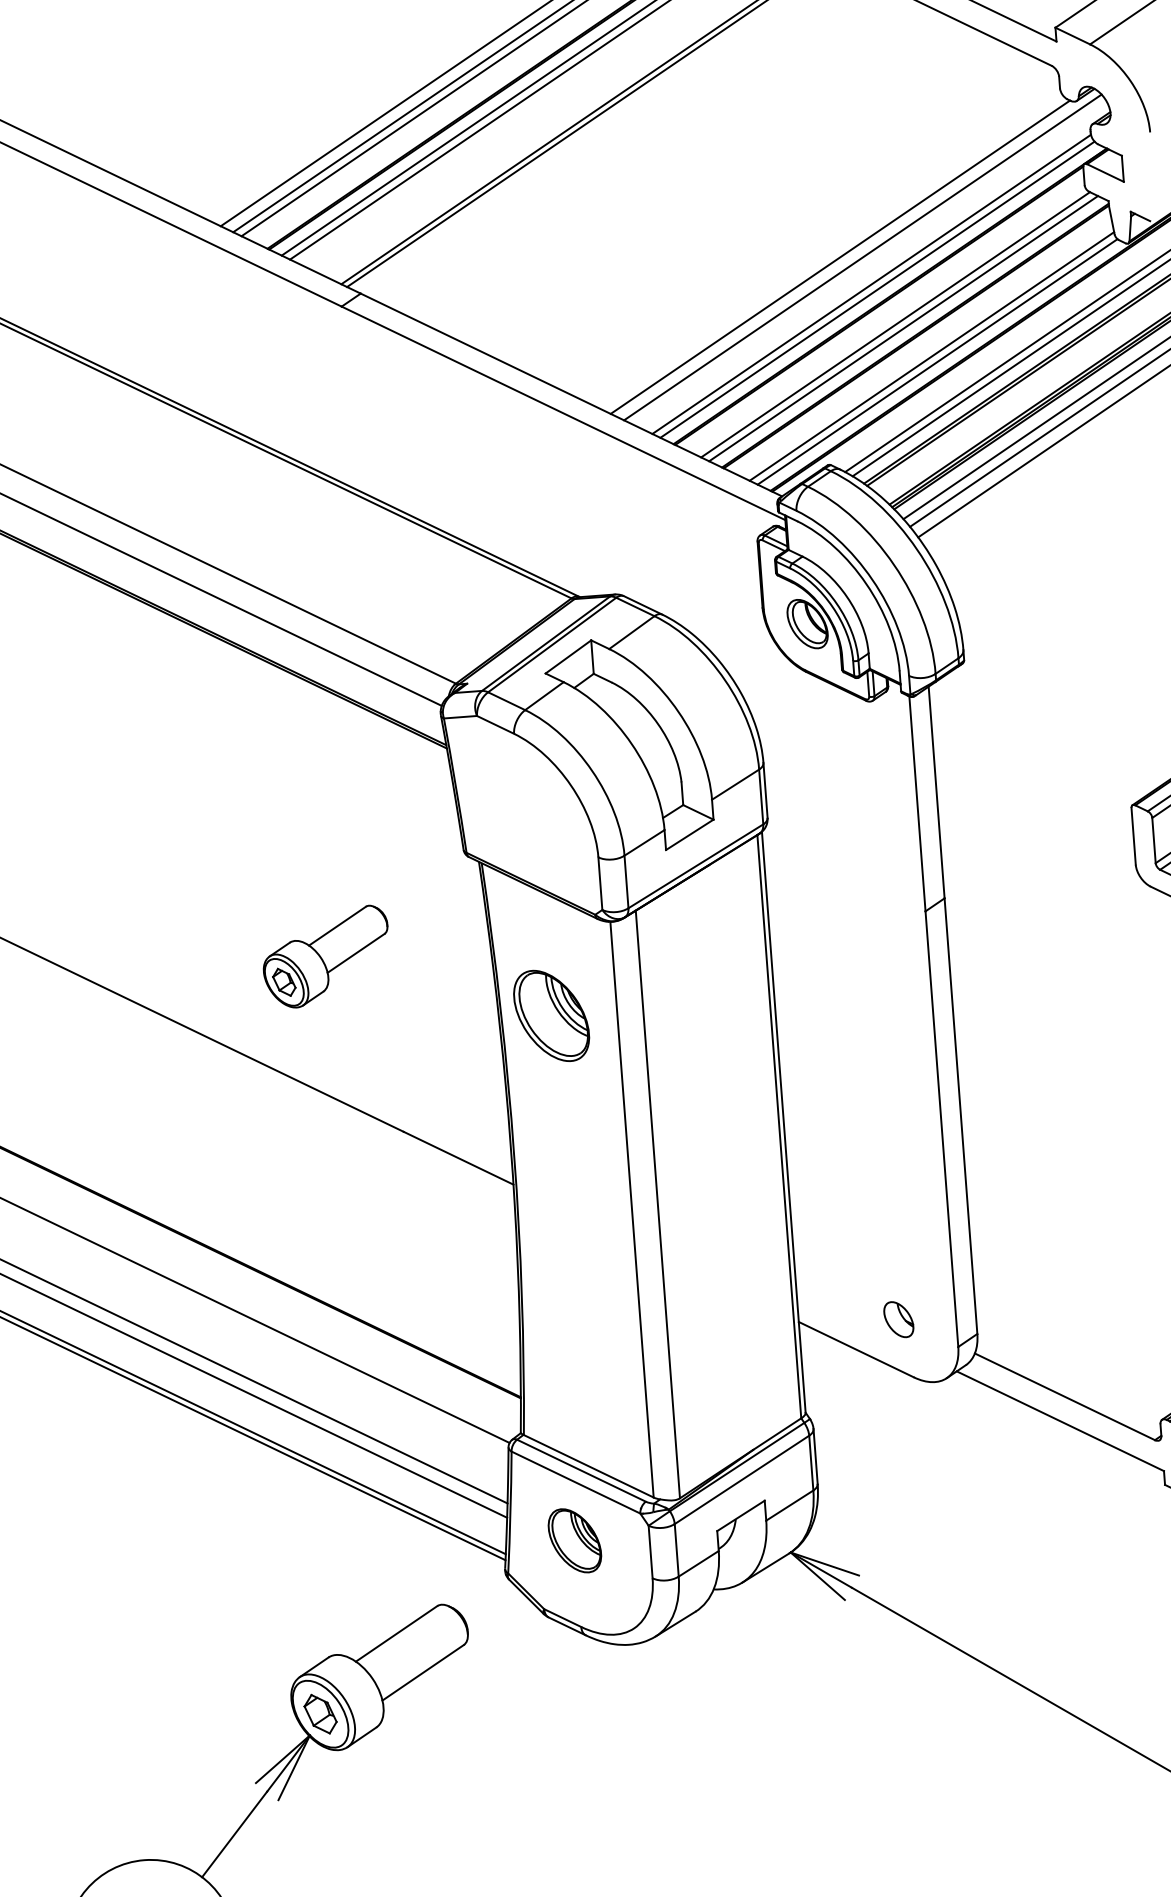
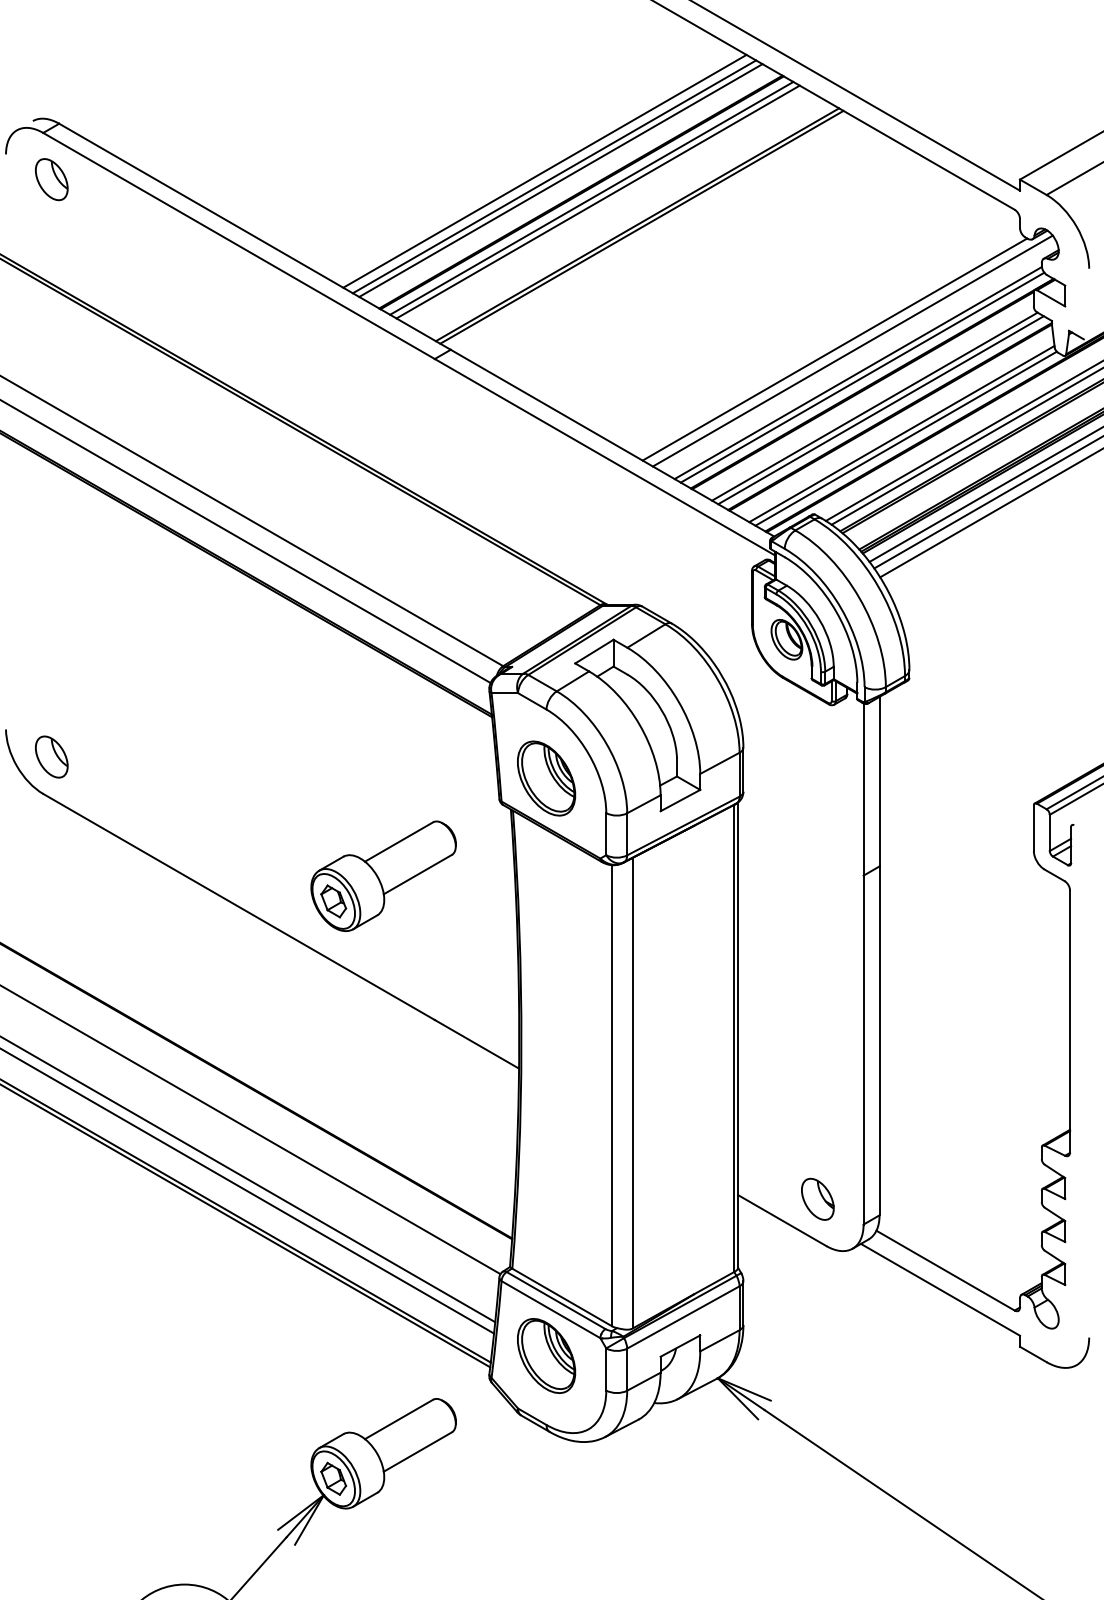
part: (326, 956) -> (383, 875), size x1.43
part: (551, 1015) -> (546, 778), moved
part: (898, 1318) -> (817, 1198), size x1.43
part: (574, 1540) -> (546, 1355), size x1.43

